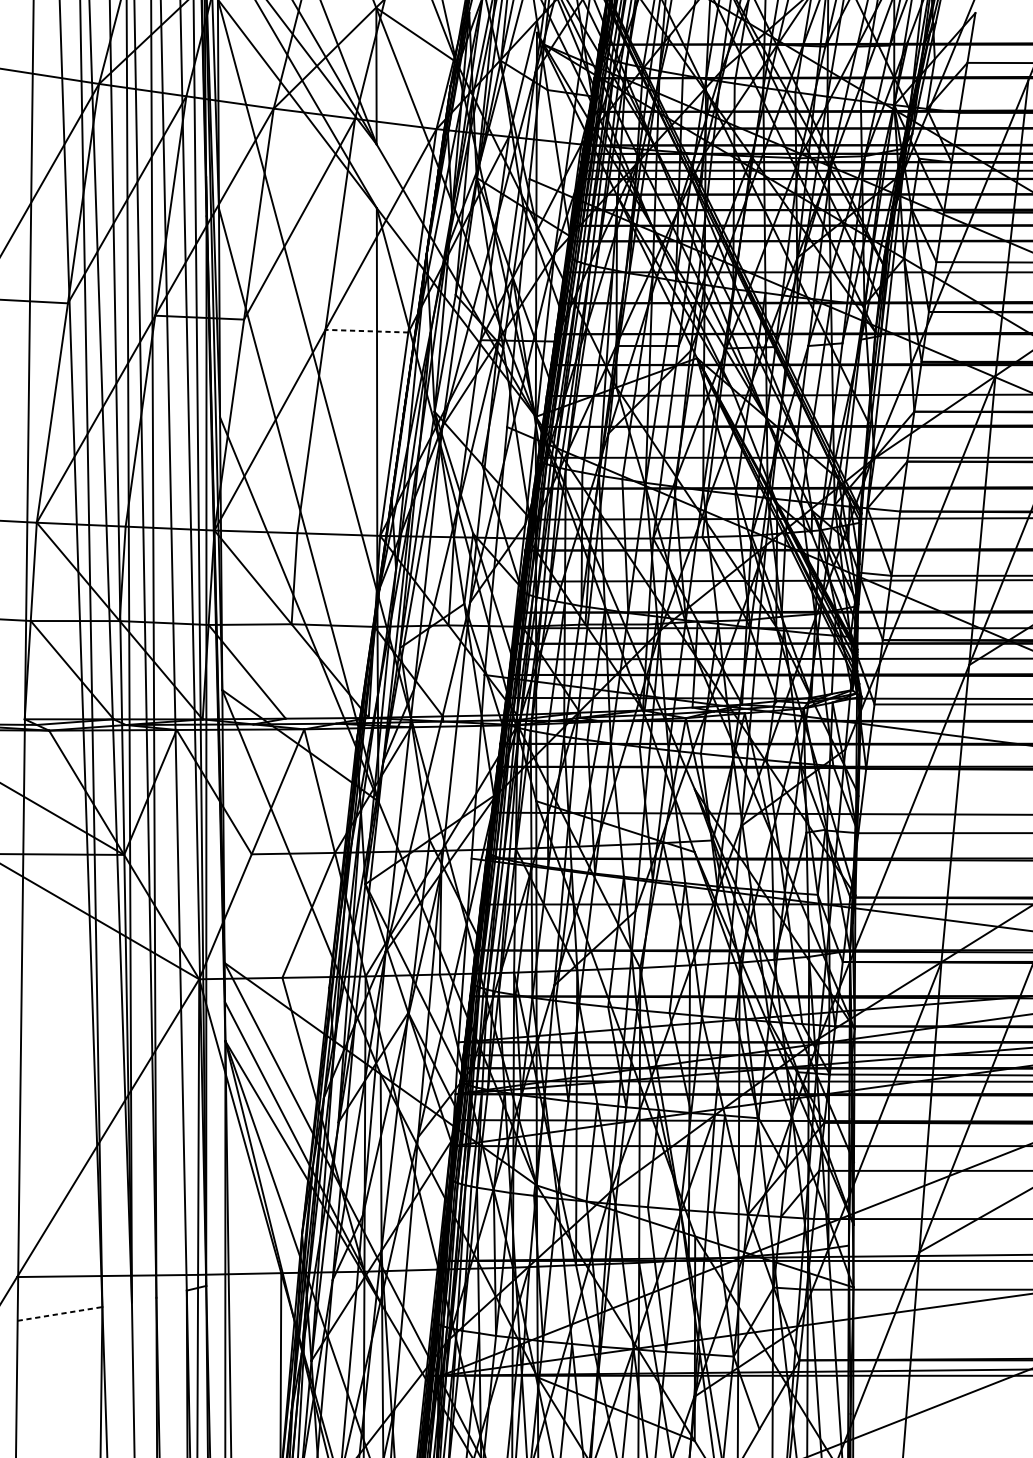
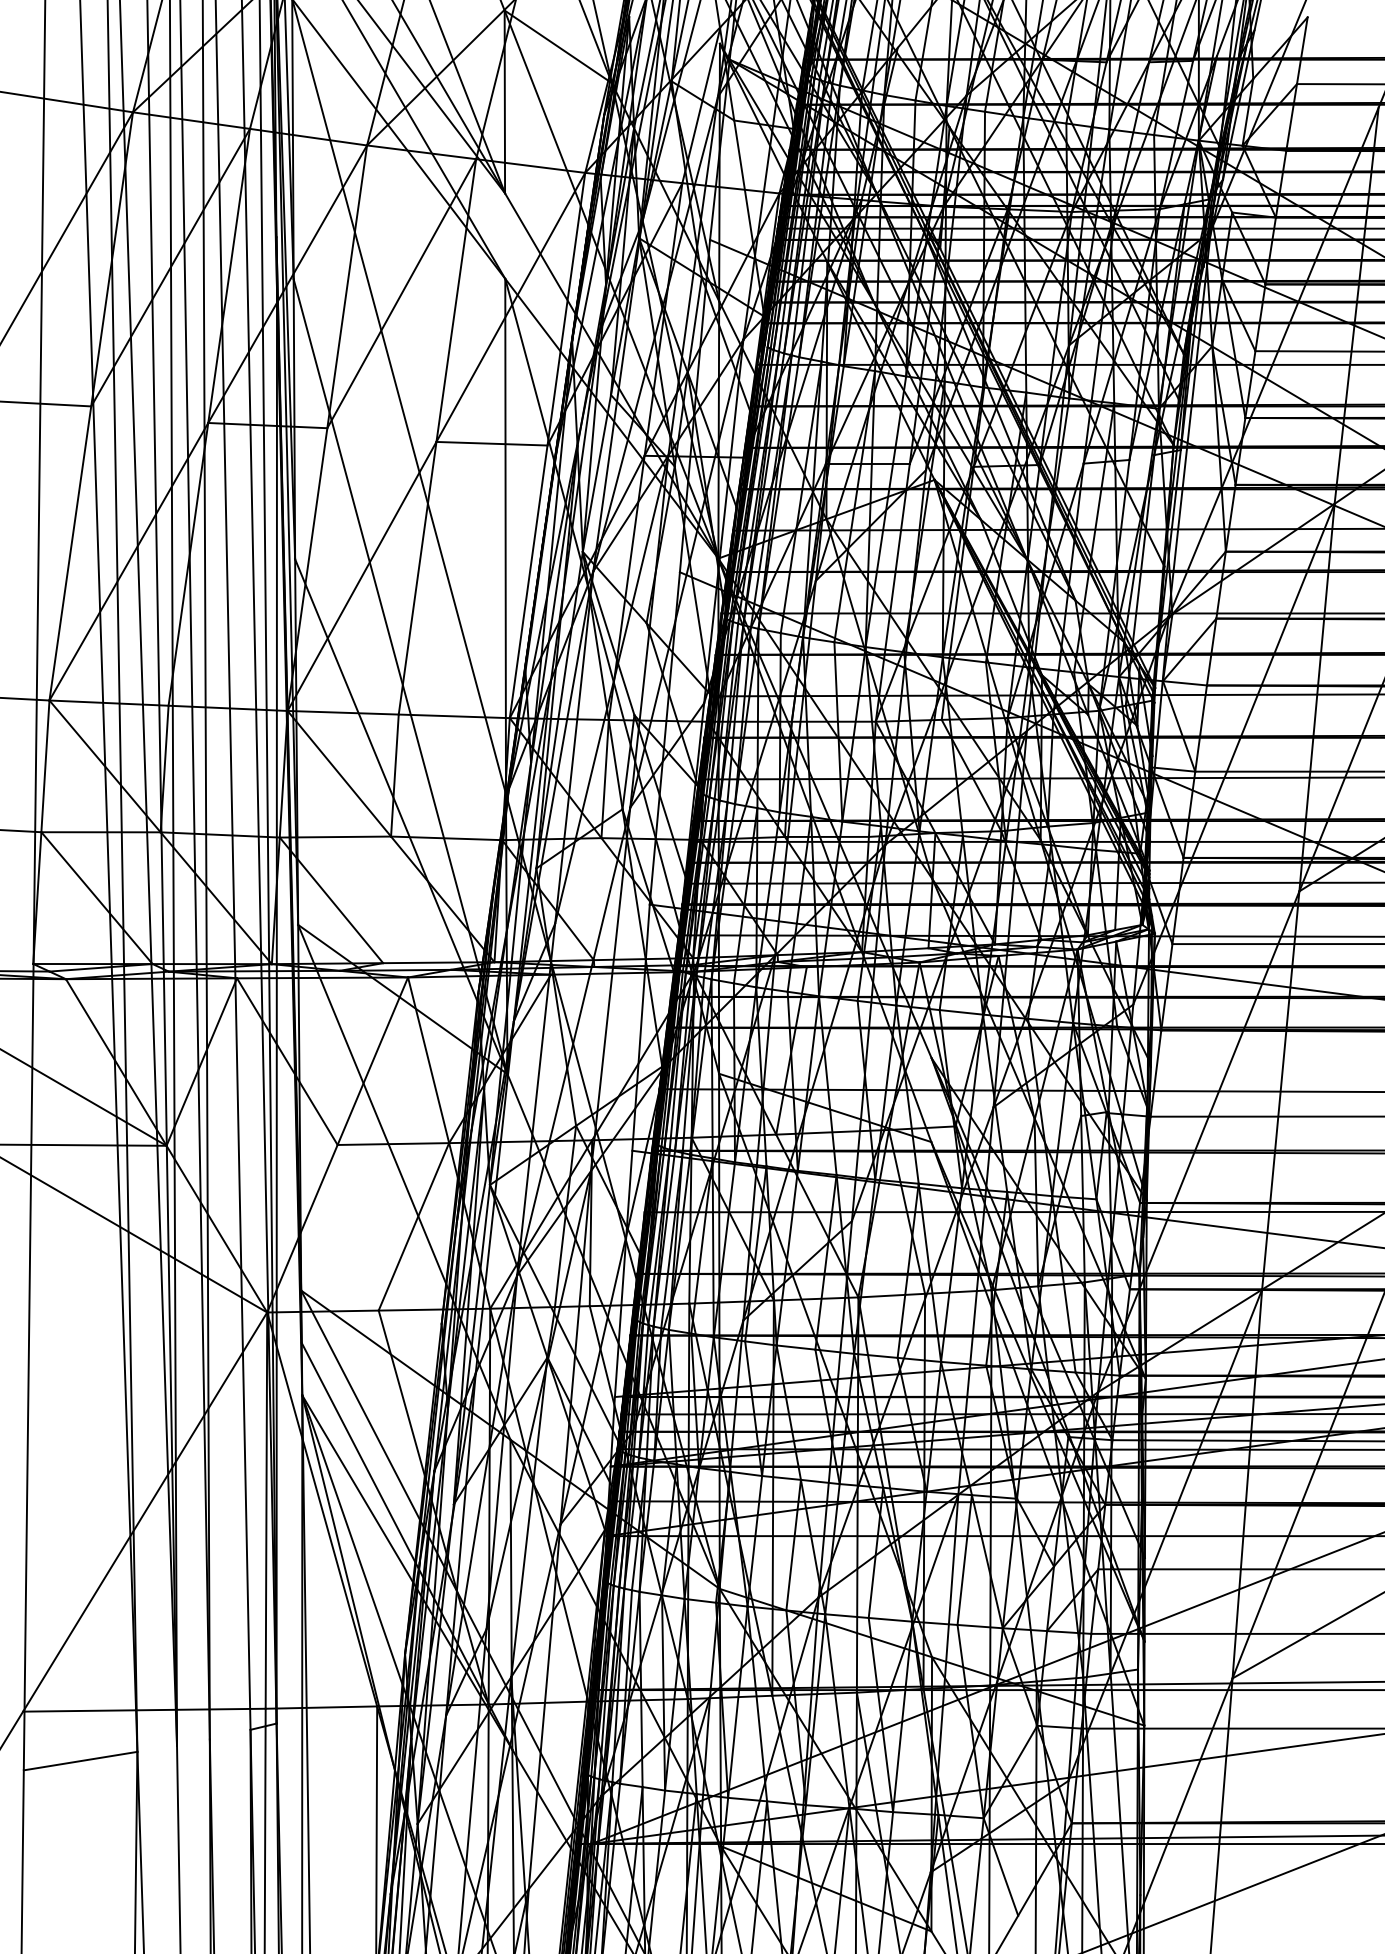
line: (367, 331) -> (492, 443), dashed -> solid
line: (59, 1314) -> (80, 1761), dashed -> solid

